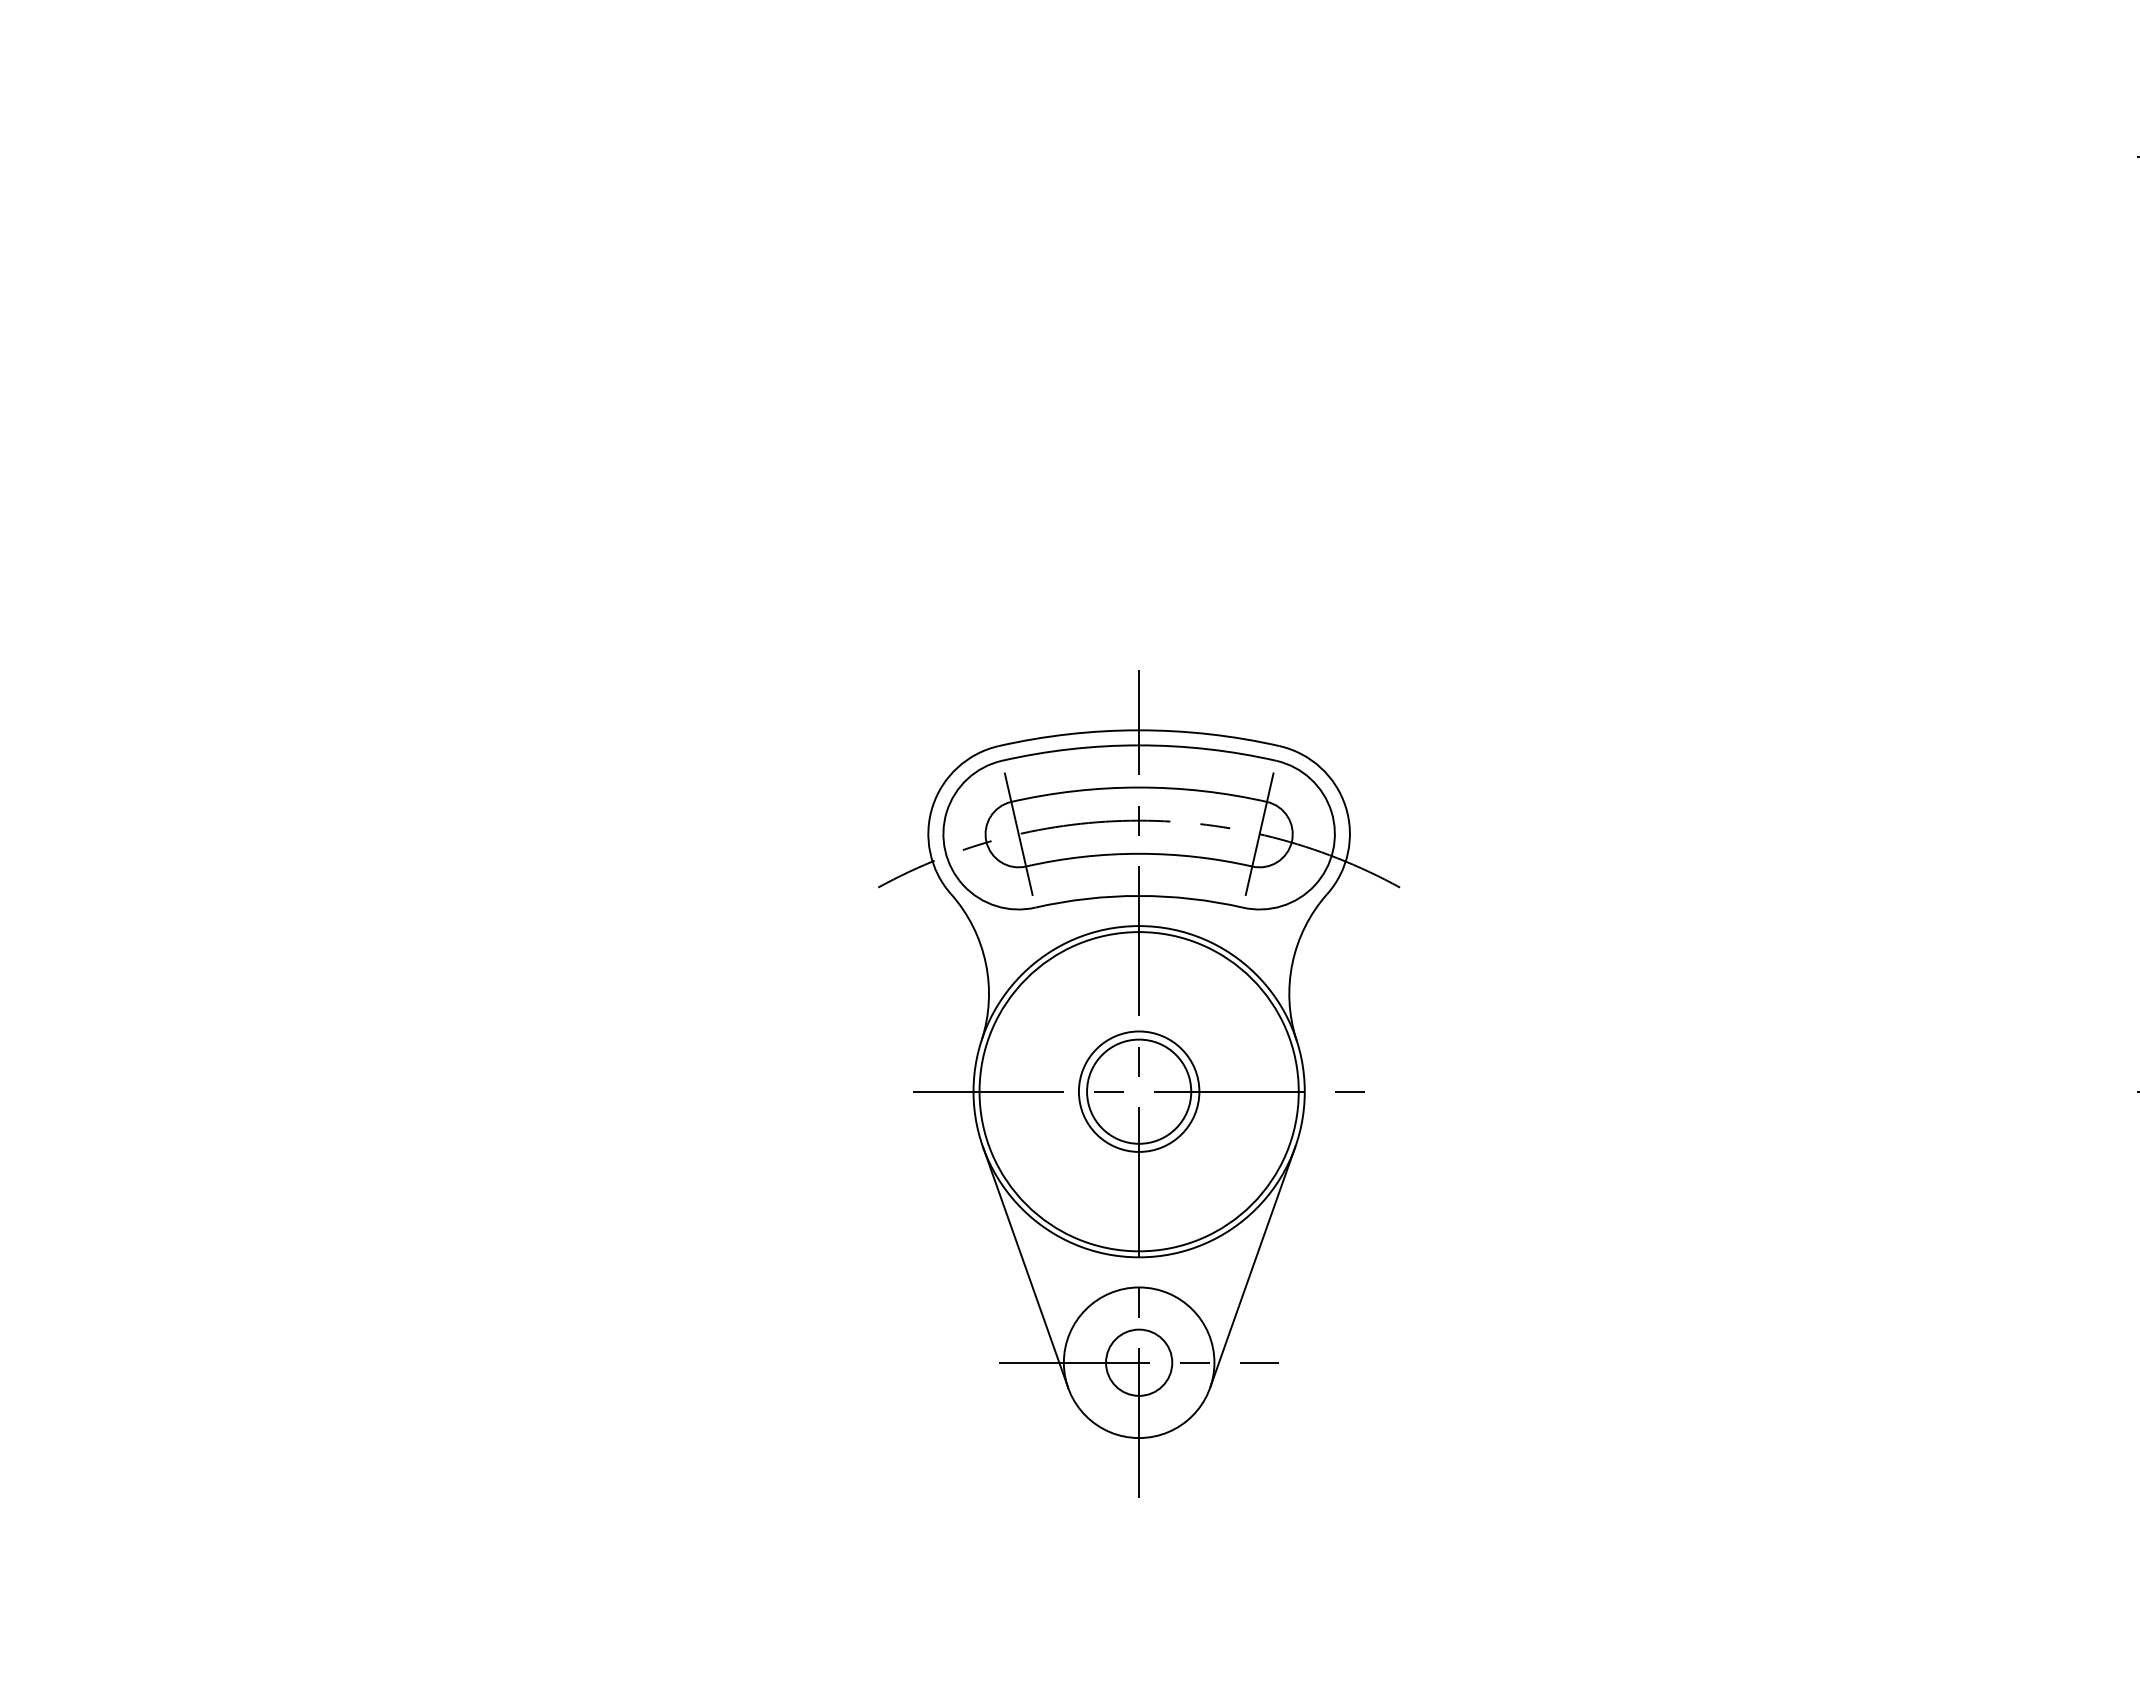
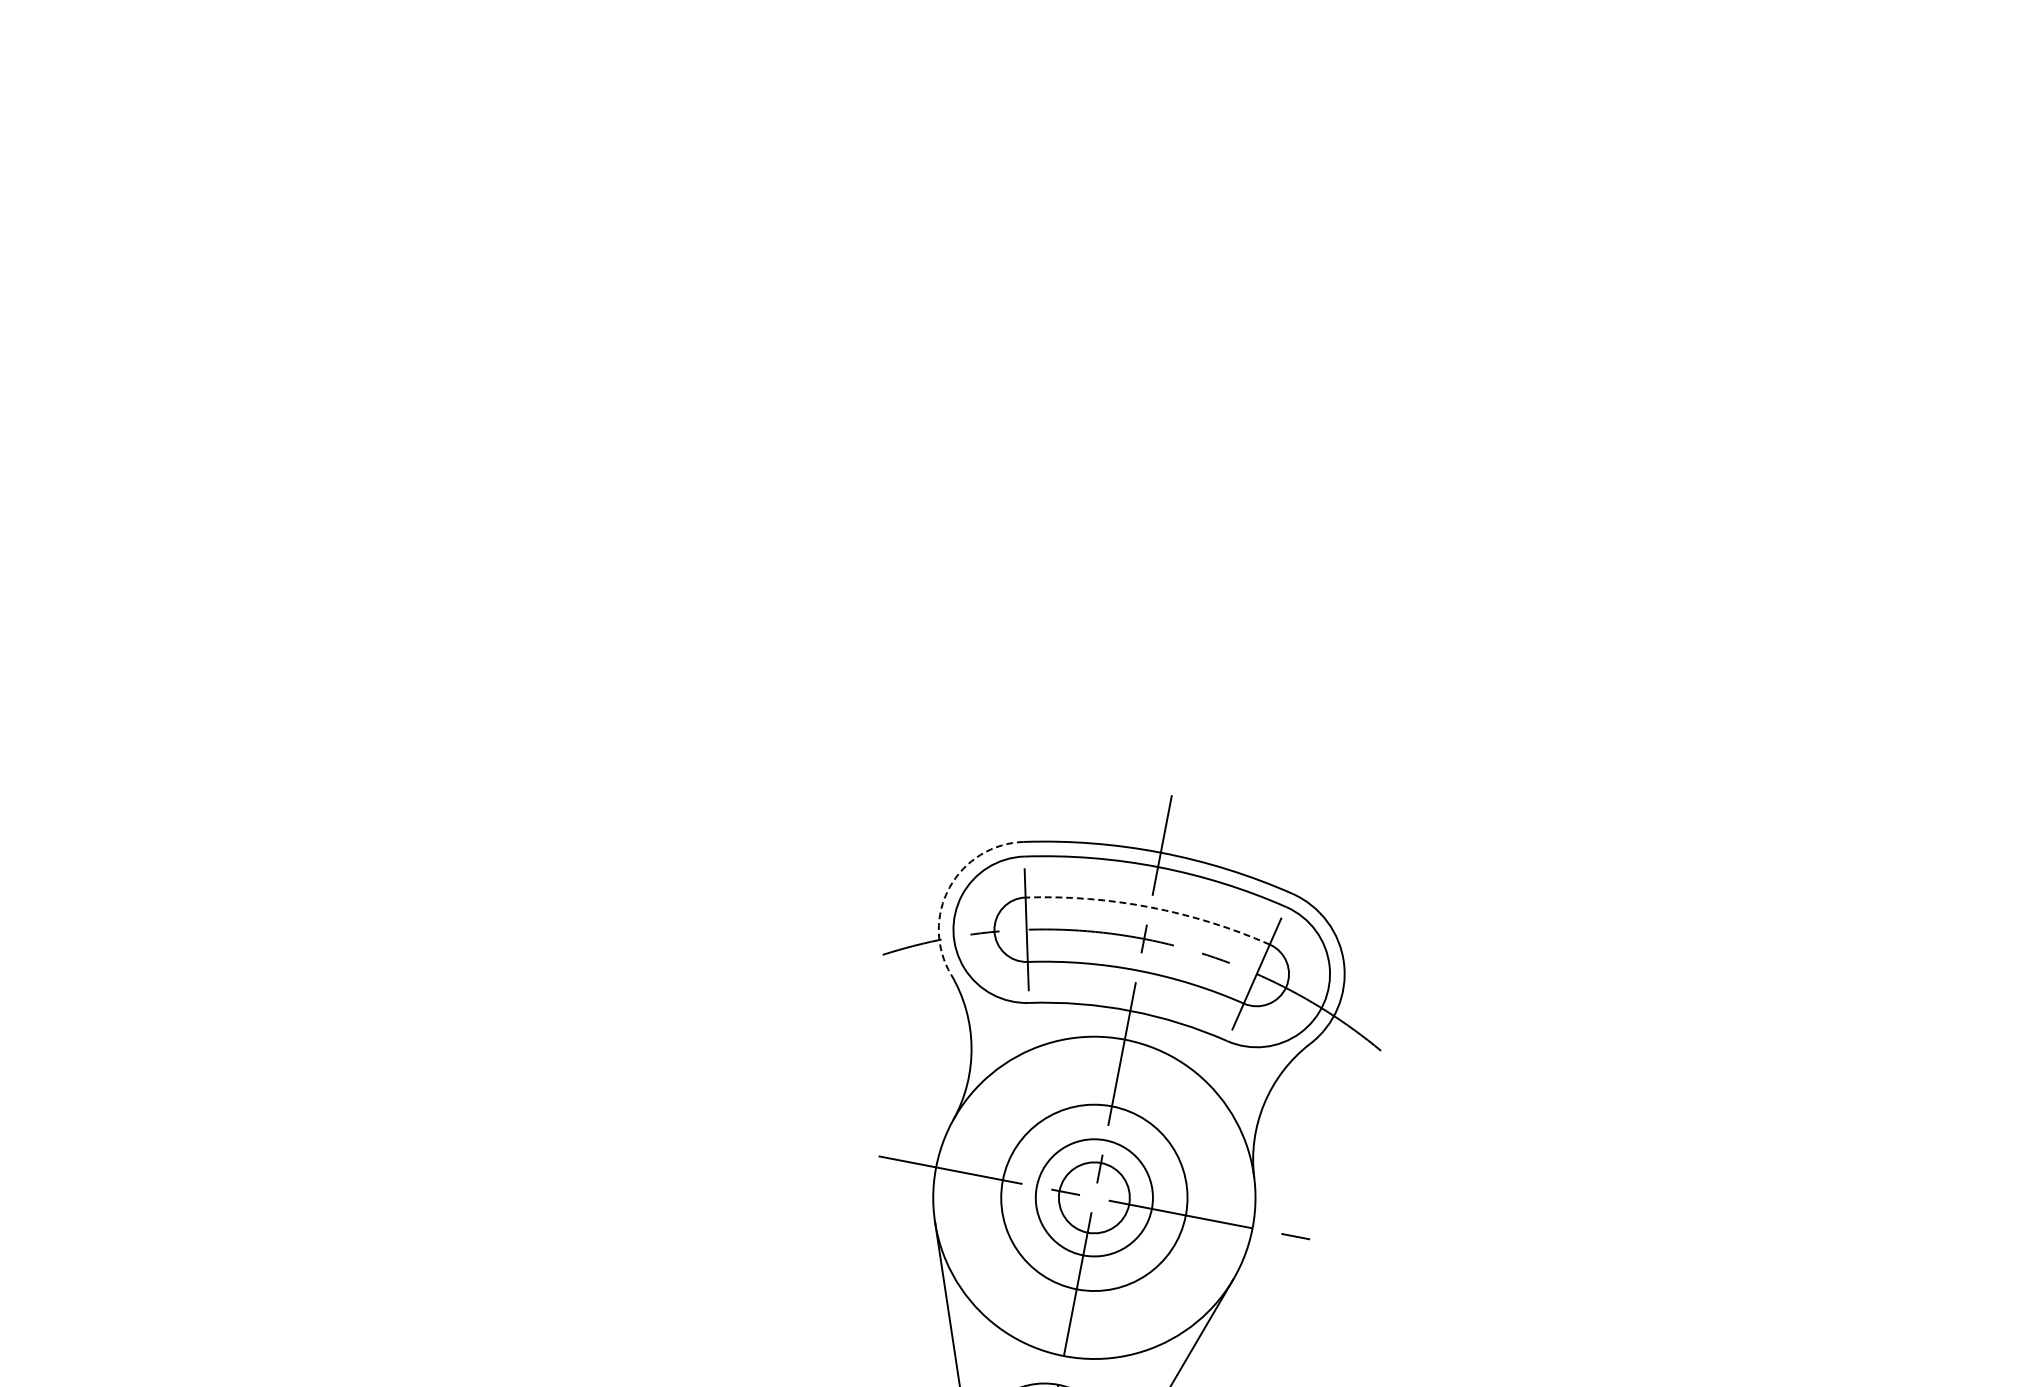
arc: (1139, 787) -> (1150, 907), solid -> dashed
arc: (932, 806) -> (949, 887), solid -> dashed
circle: (1138, 1091) -> (1093, 1197), size x0.6
circle: (1139, 1091) -> (1094, 1197), size x0.7

